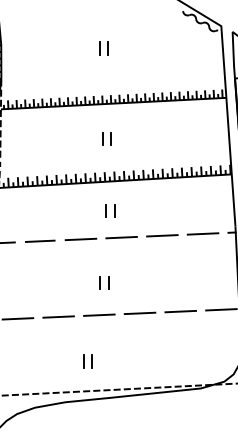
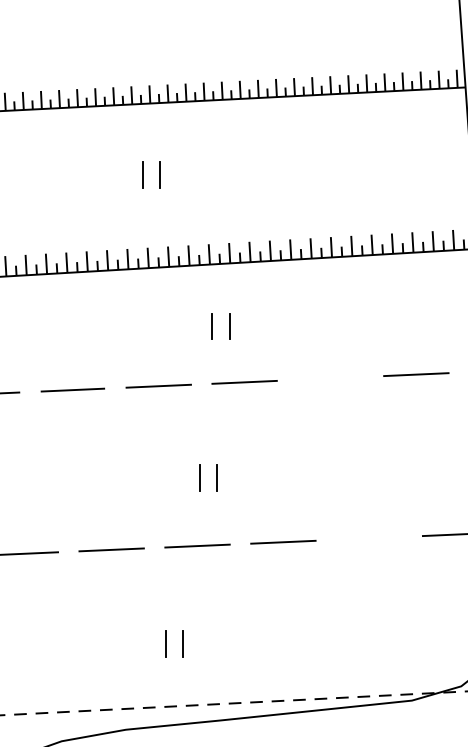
part: (106, 138) -> (151, 173), moved
line: (162, 235) -> (330, 377), removed
line: (180, 311) -> (368, 538), removed

